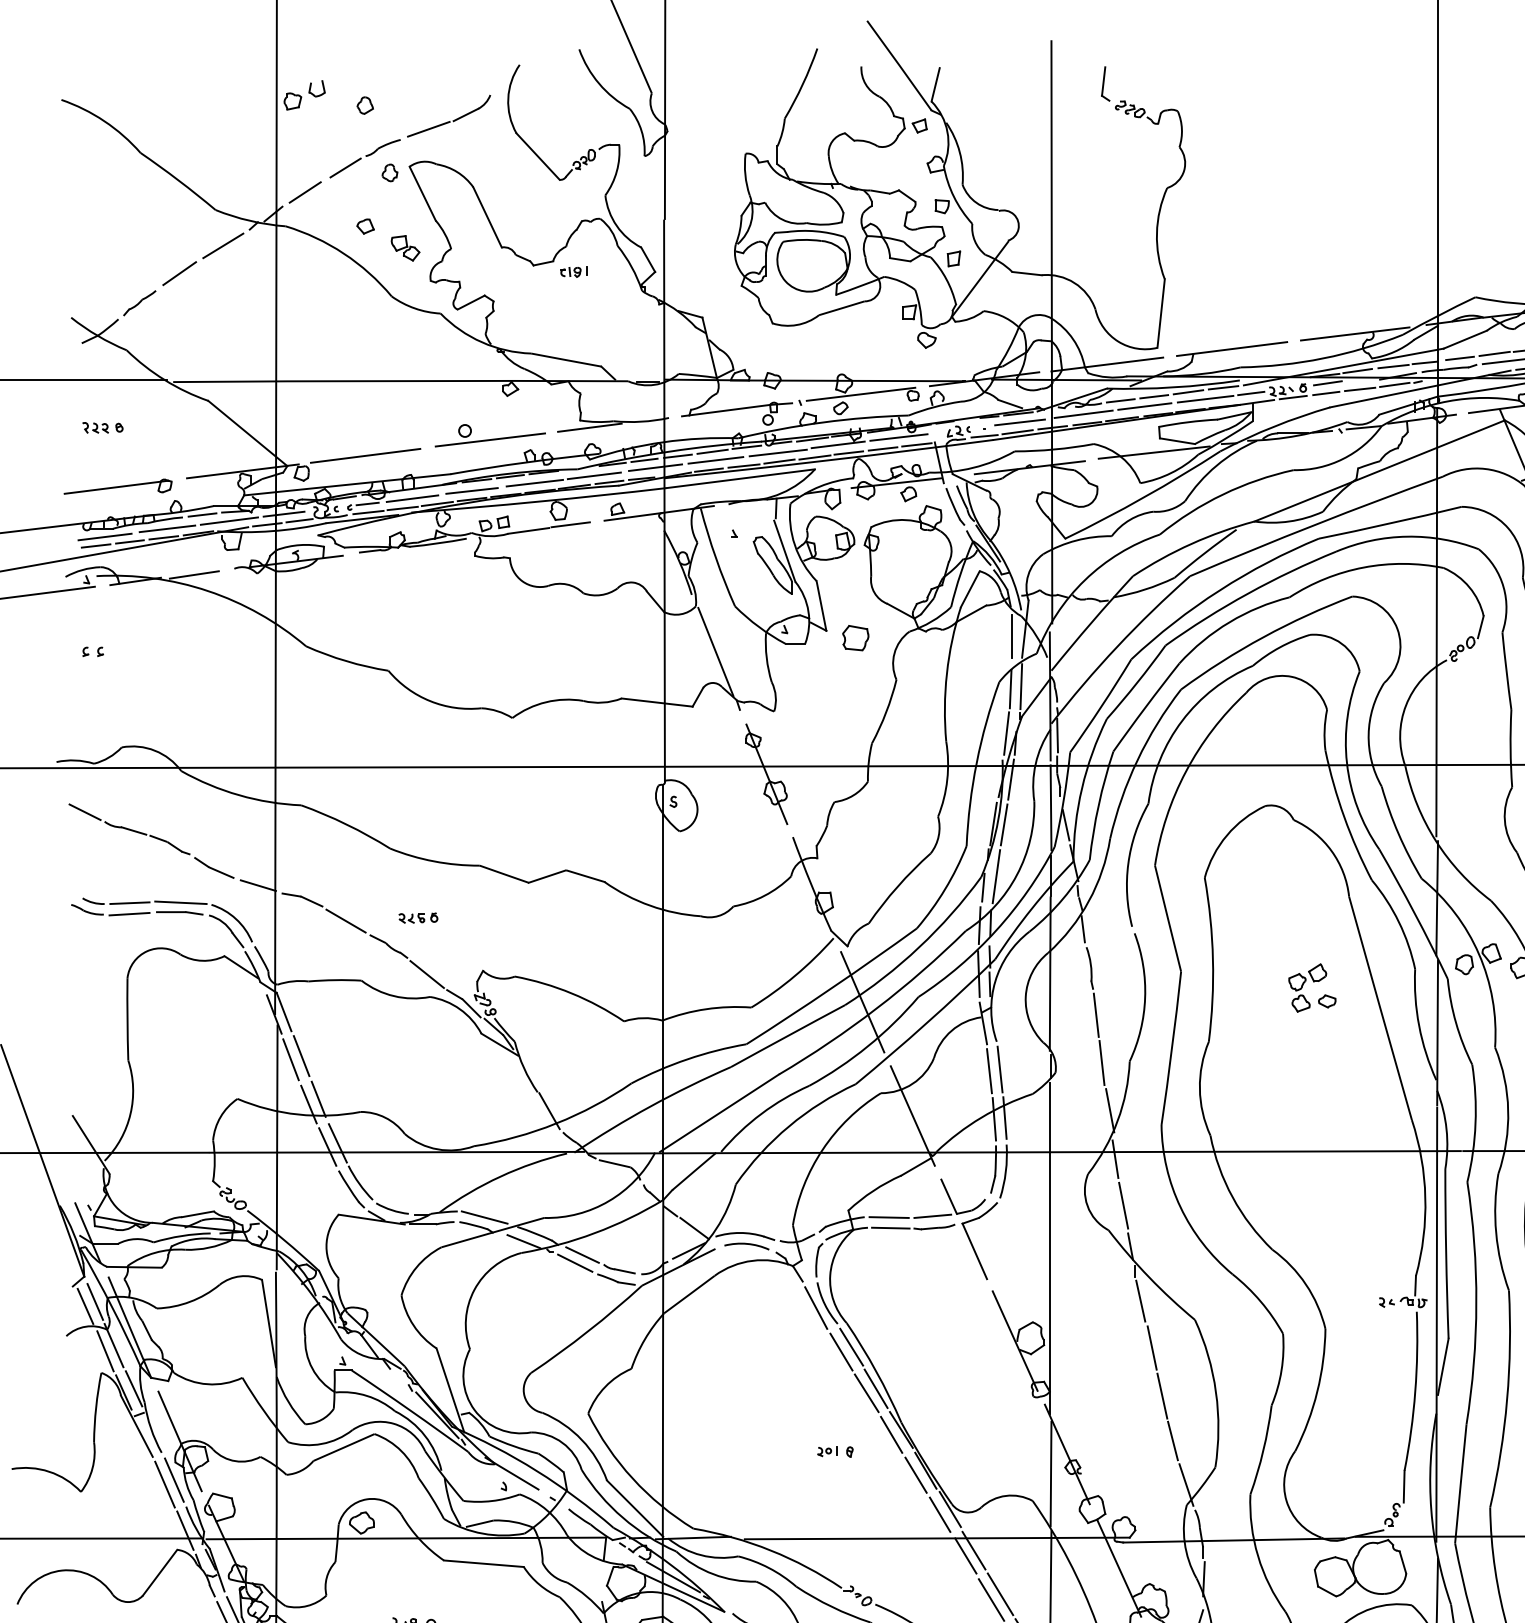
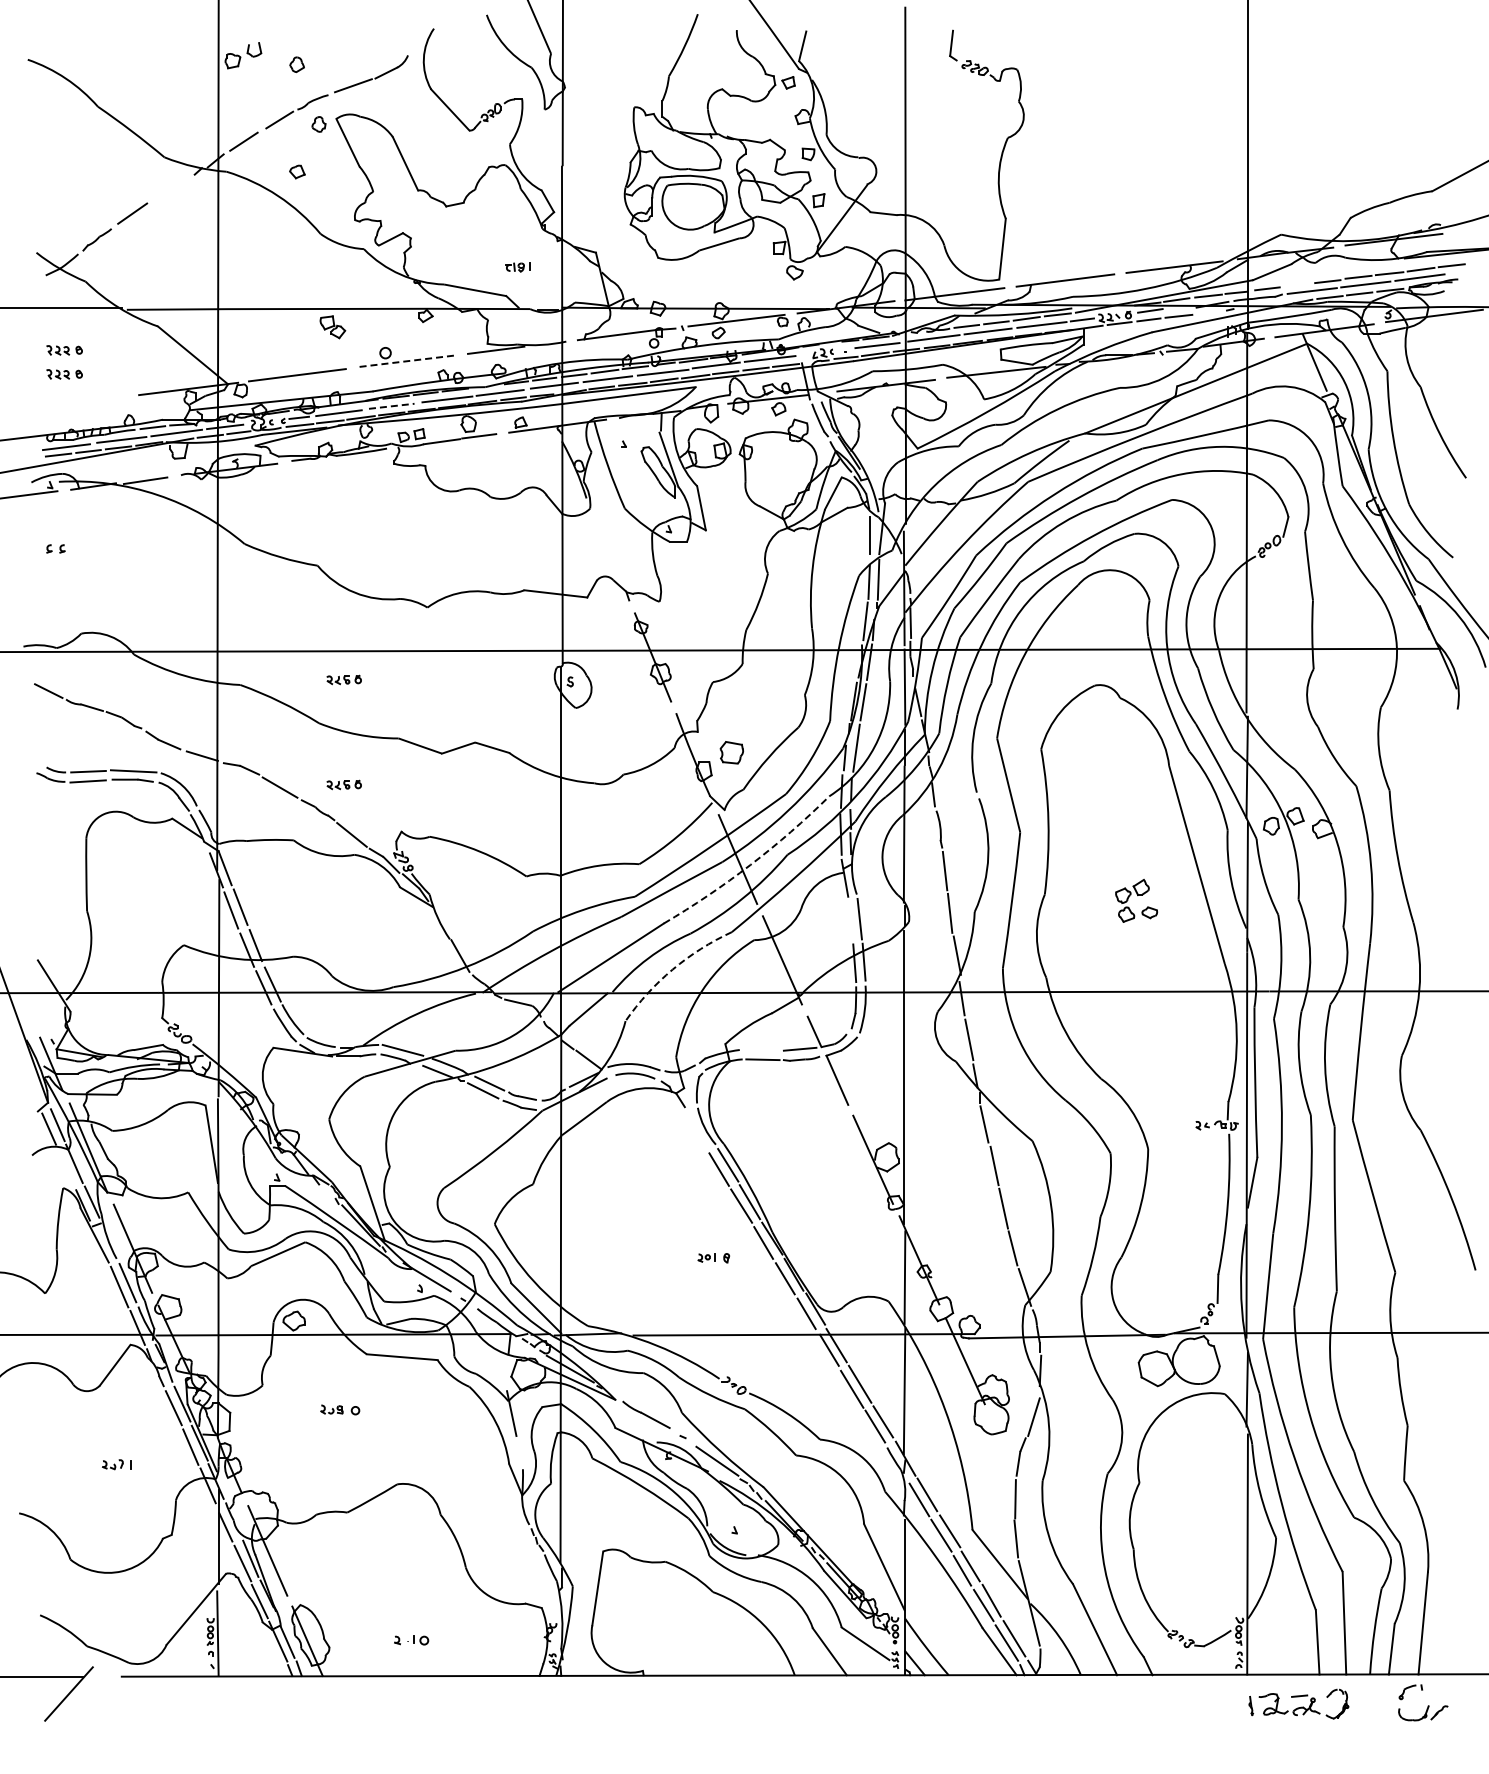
line: (223, 245) -> (171, 188), removed
part: (405, 248) -> (332, 327), moved
part: (573, 272) -> (517, 267), moved
line: (1493, 353) -> (1297, 284), removed
line: (1394, 385) -> (1209, 312), removed
line: (490, 440) -> (408, 361), solid -> dashed
part: (102, 455) -> (64, 374), added
part: (117, 486) -> (77, 402), removed
line: (471, 491) -> (391, 406), solid -> dashed
part: (855, 637) -> (731, 752), moved
line: (715, 652) -> (607, 549), removed
part: (417, 799) -> (343, 679), added
part: (1312, 987) -> (1136, 900), moved
arc: (876, 1007) -> (750, 864), solid -> dashed
line: (989, 1071) -> (850, 920), removed
arc: (788, 1126) -> (672, 969), solid -> dashed
line: (889, 1216) -> (761, 1049), removed
line: (815, 1307) -> (696, 1130), removed
line: (105, 1350) -> (66, 1168), removed

